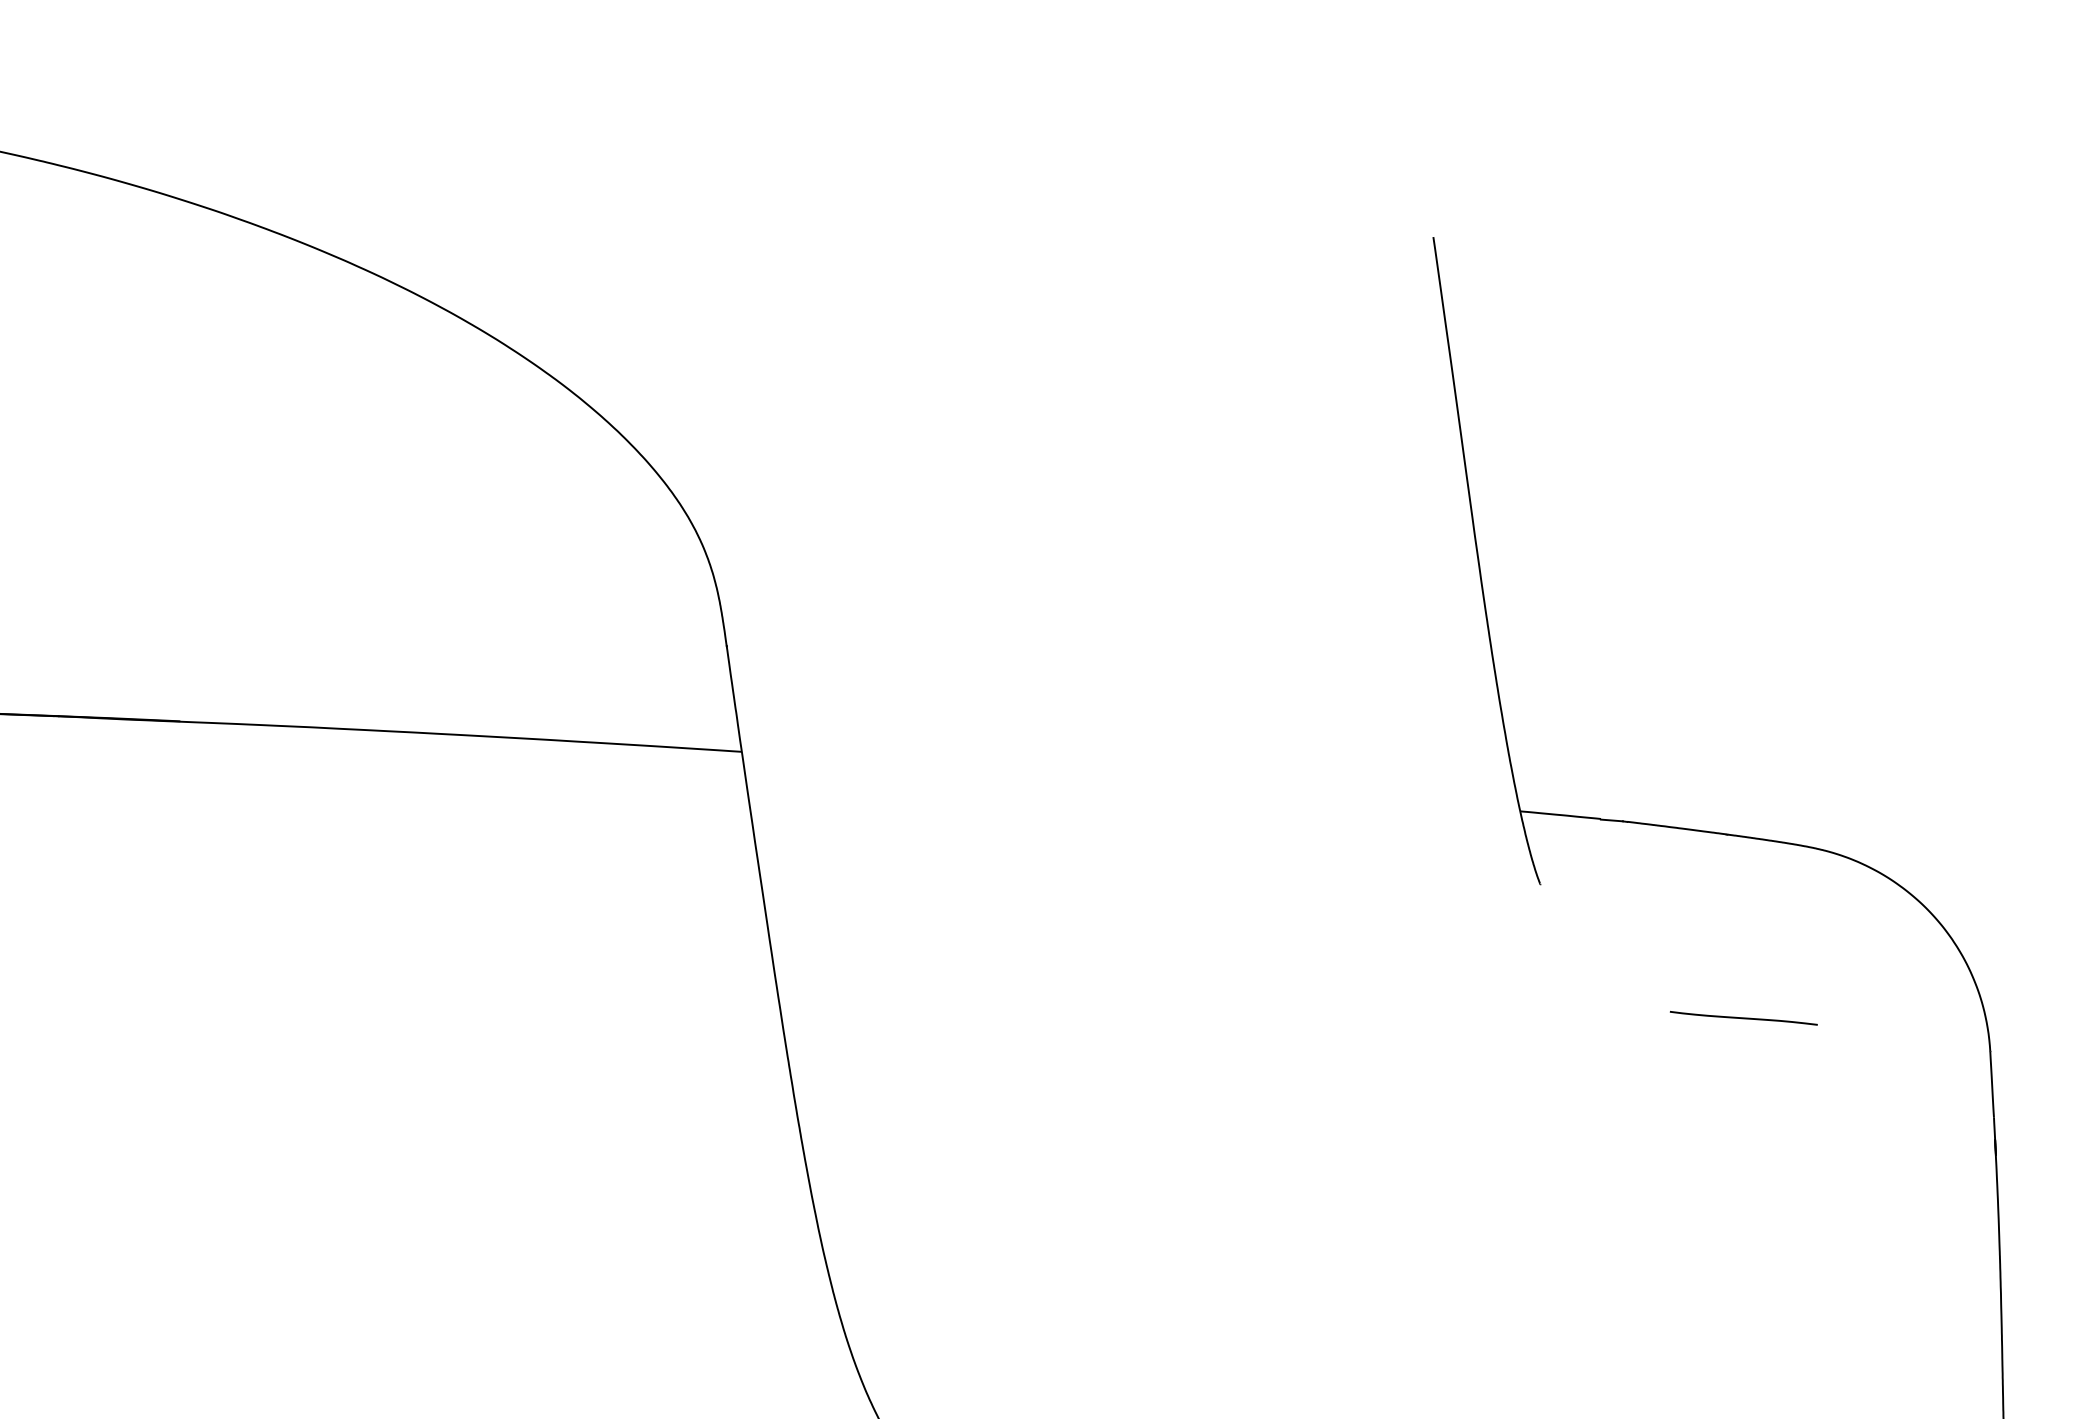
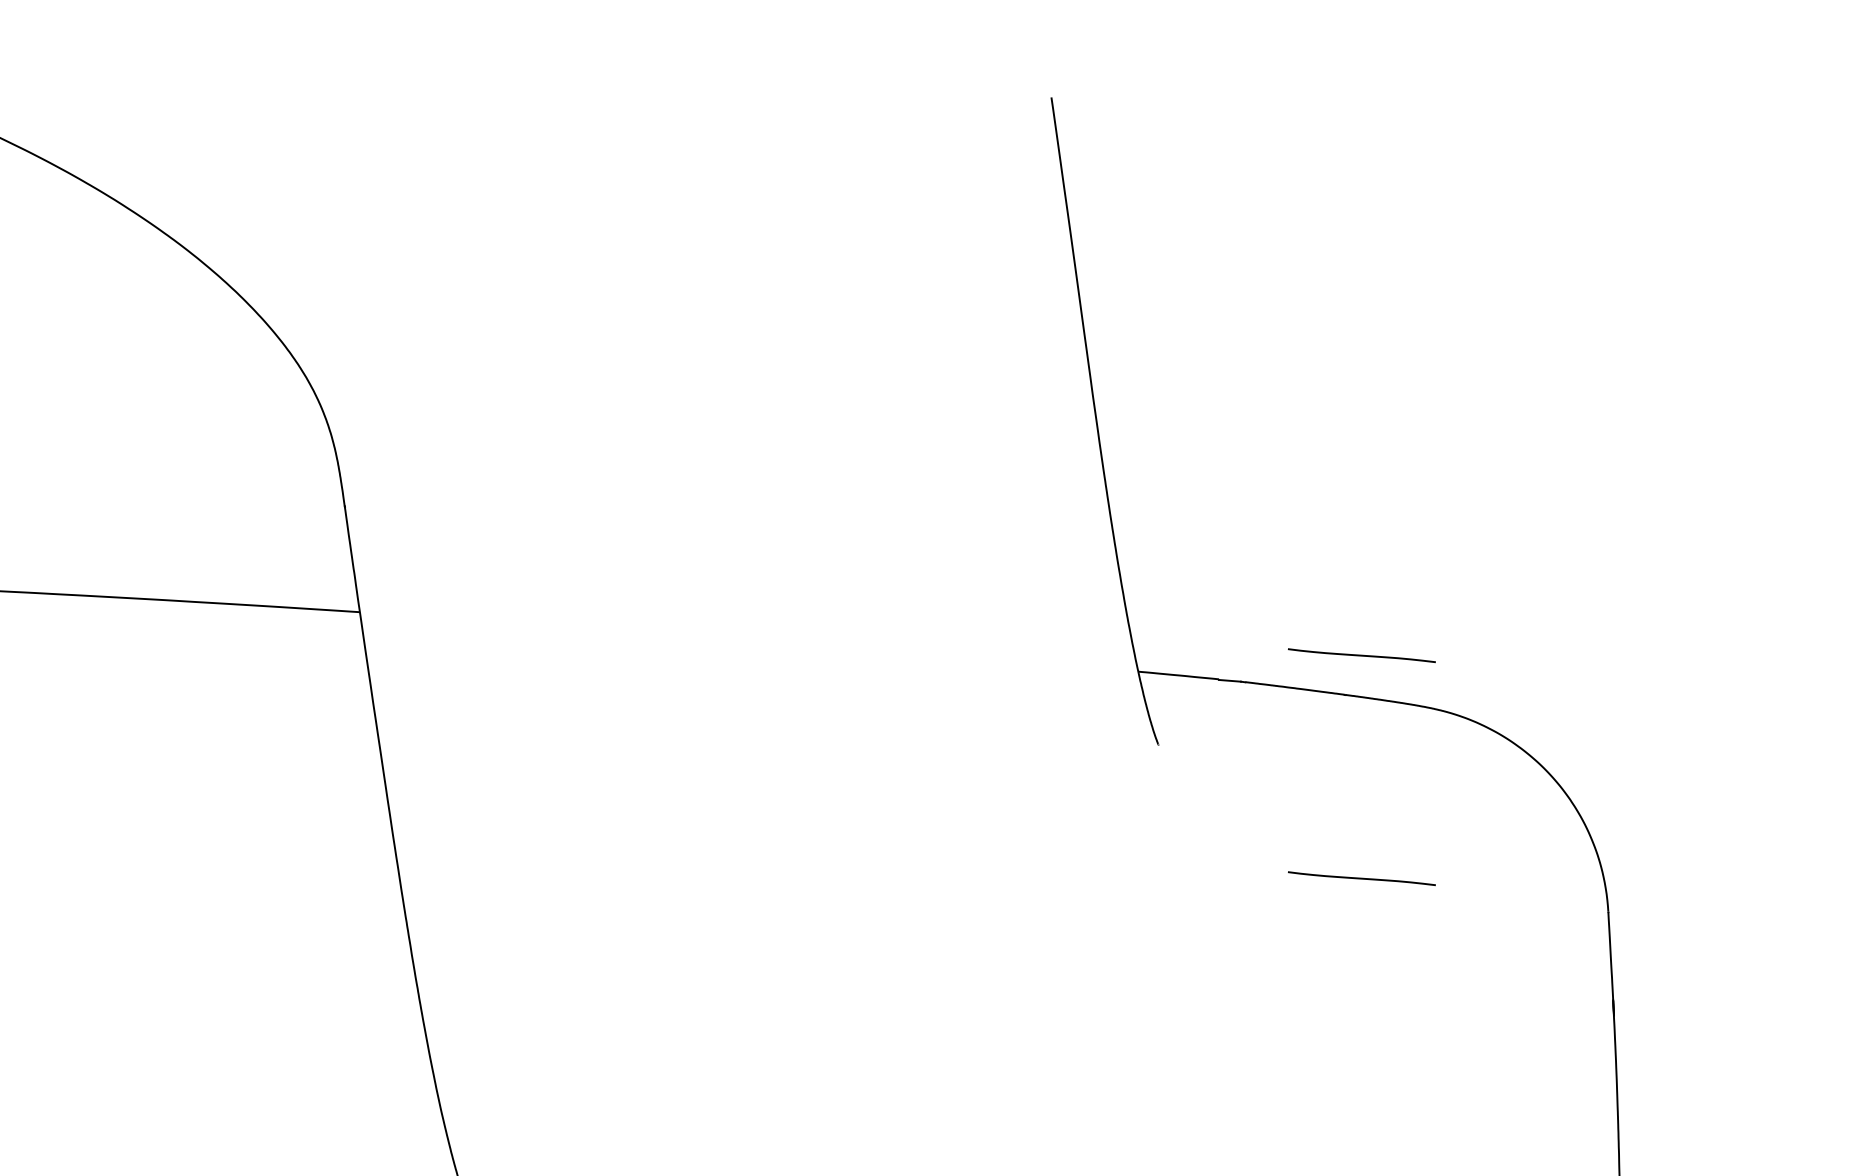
curve: (1743, 794) -> (1361, 654), added

